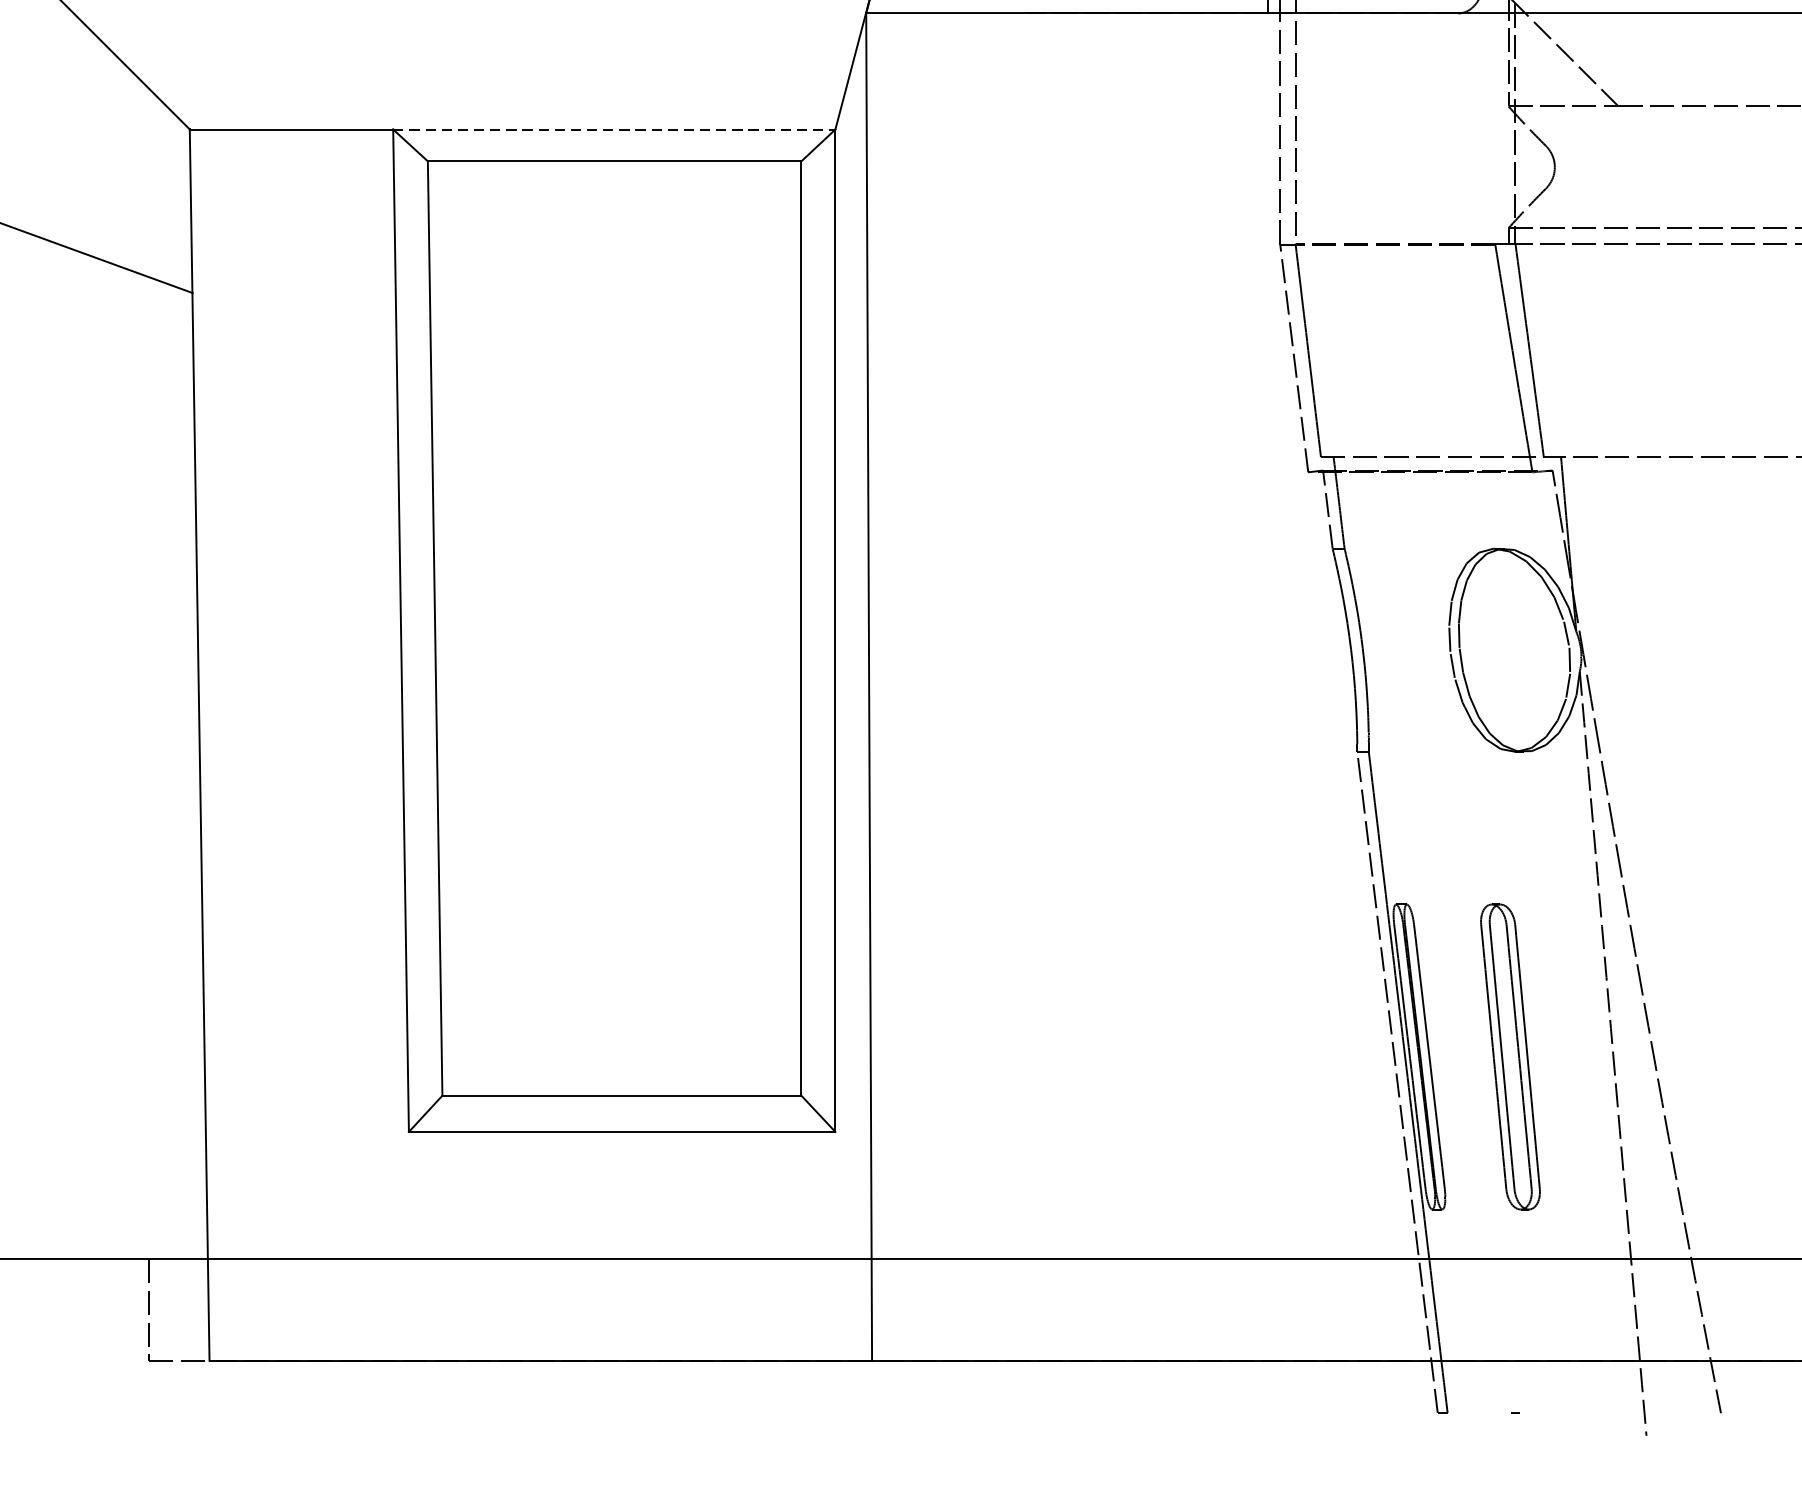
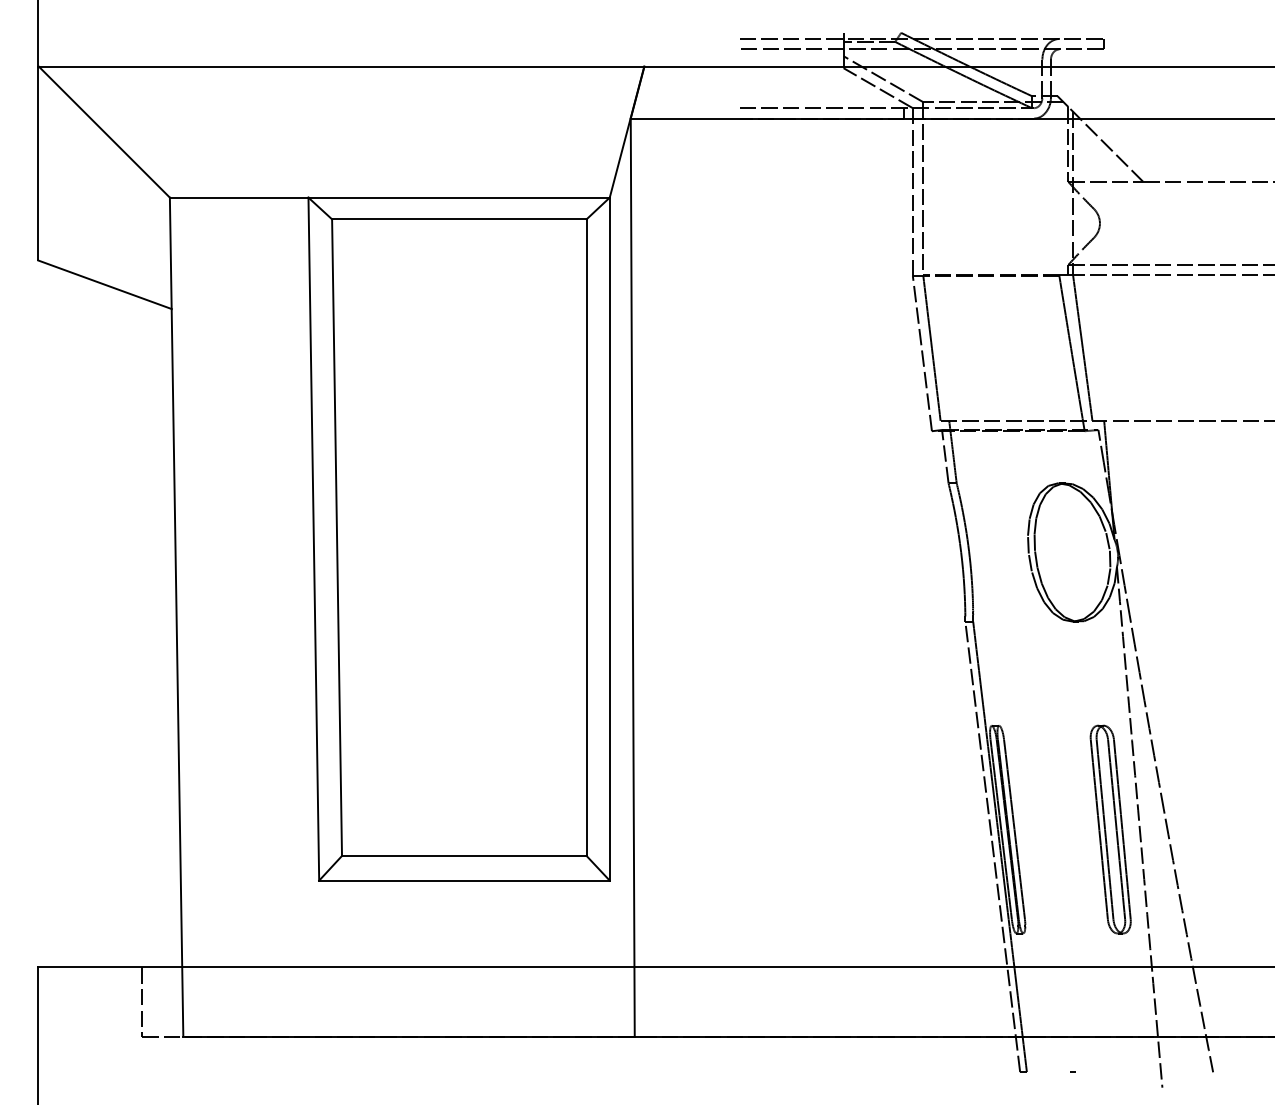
line: (614, 129) -> (459, 197), dashed -> solid
part: (1510, 1056) -> (1110, 829), moved

